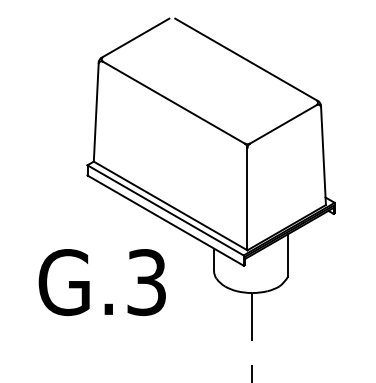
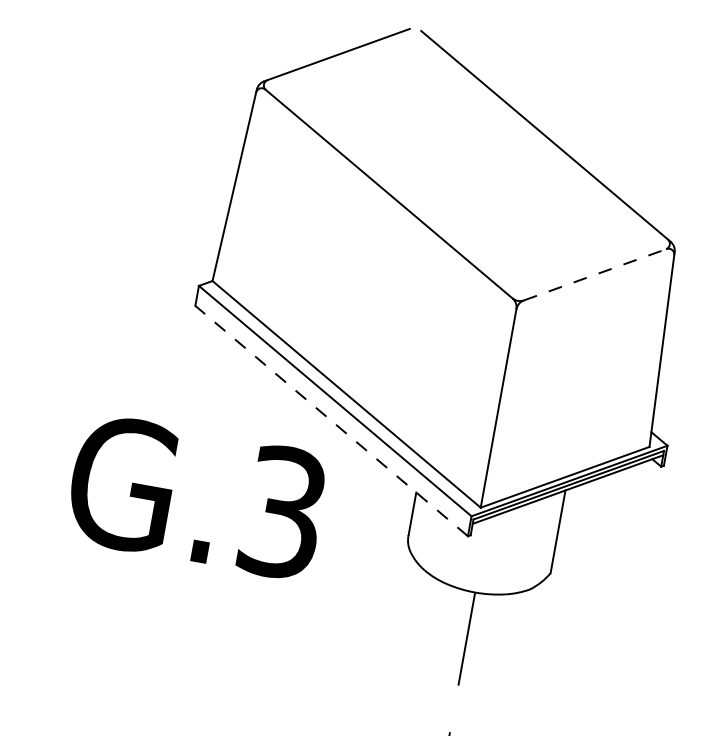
line: (283, 124) -> (595, 275), solid -> dashed
line: (165, 220) -> (331, 420), solid -> dashed
text: (101, 282) -> (195, 496), moved

